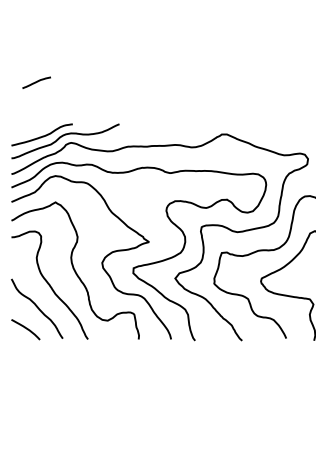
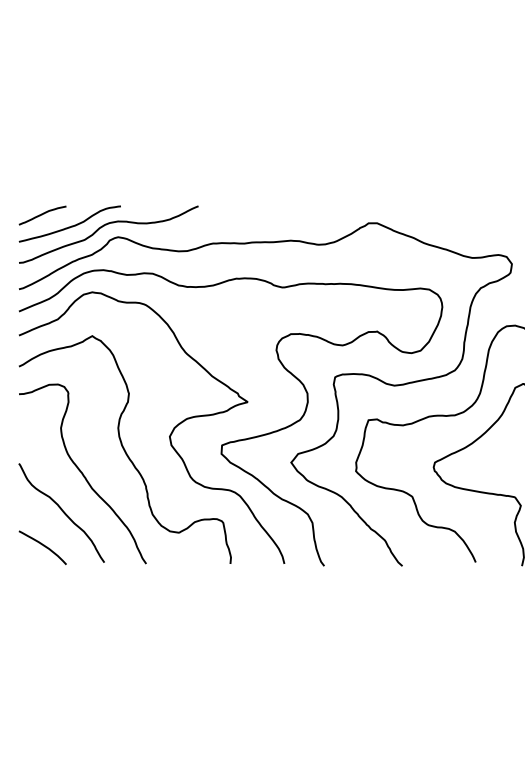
curve: (36, 82) -> (42, 214), moved

